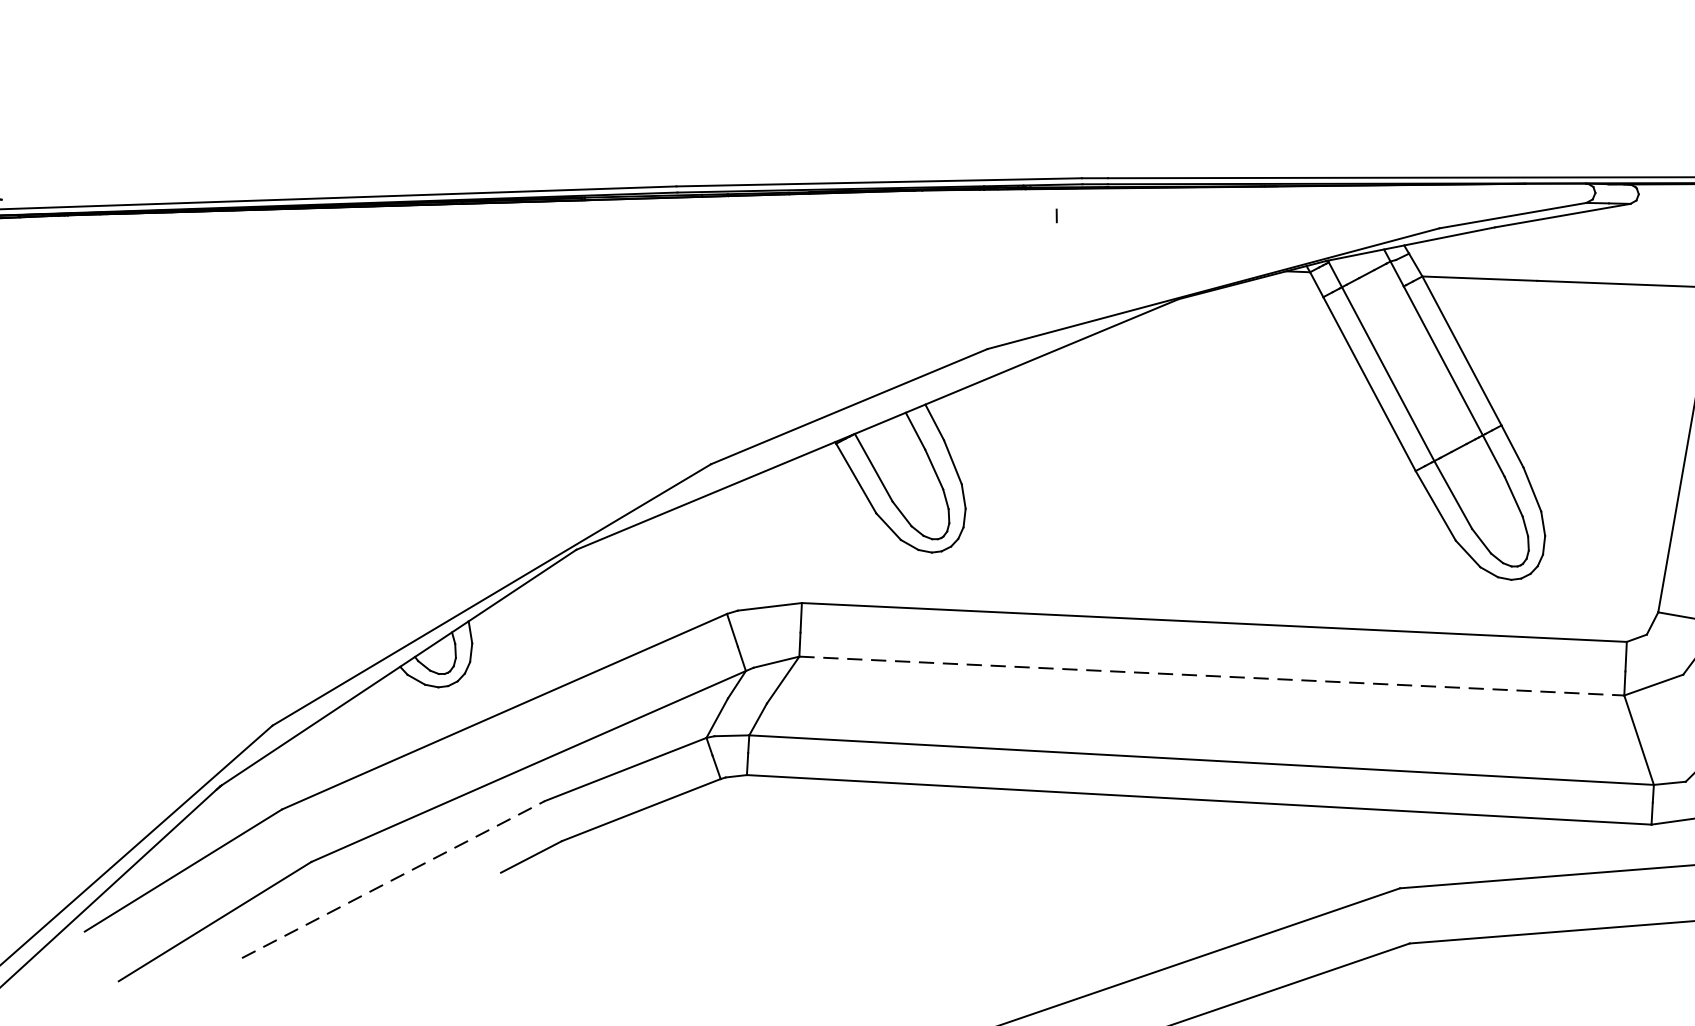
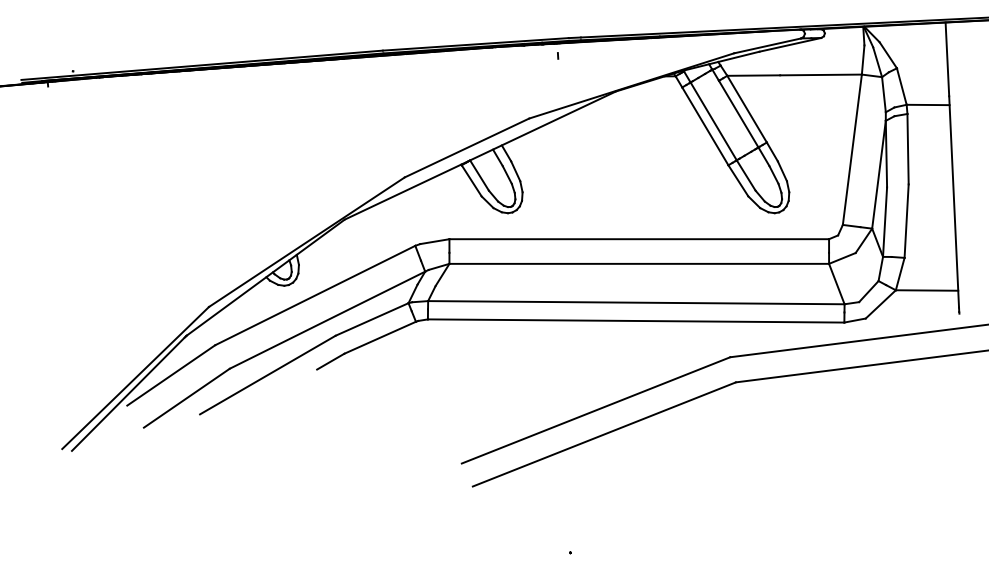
line: (1212, 675) -> (639, 263), dashed -> solid
line: (394, 878) -> (268, 374), dashed -> solid

